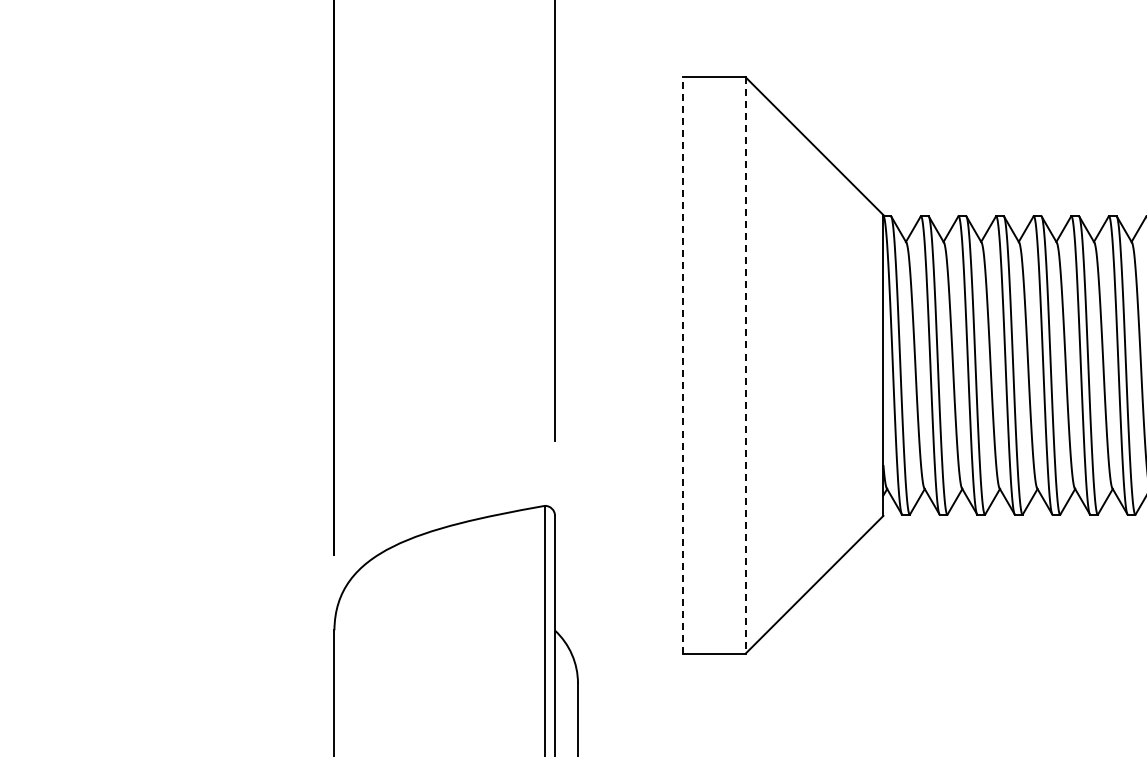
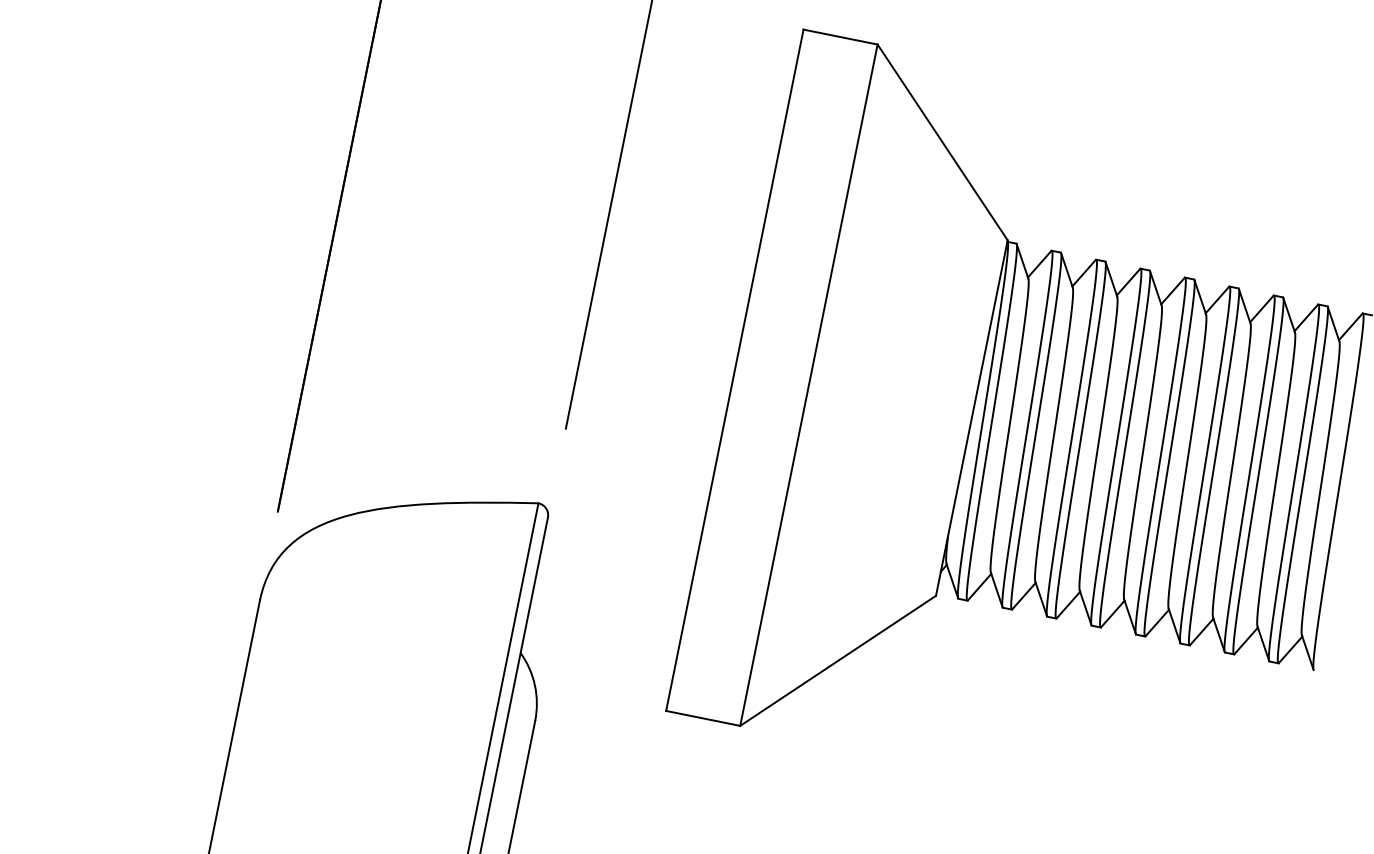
line: (682, 364) -> (734, 369), dashed -> solid
line: (745, 365) -> (808, 385), dashed -> solid

